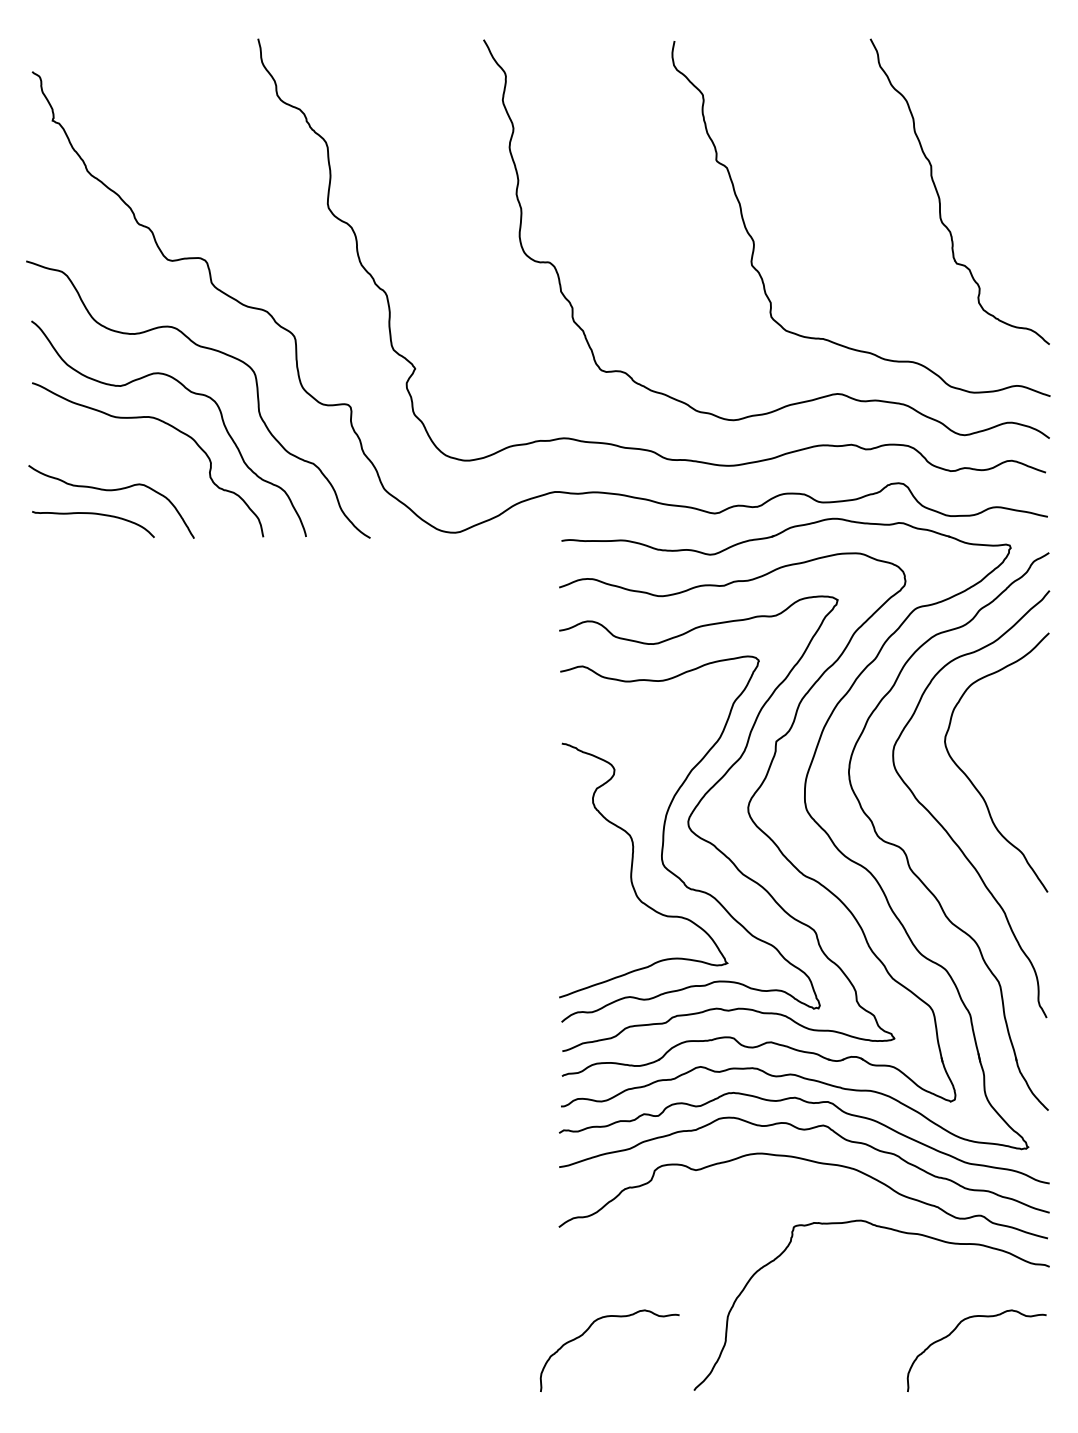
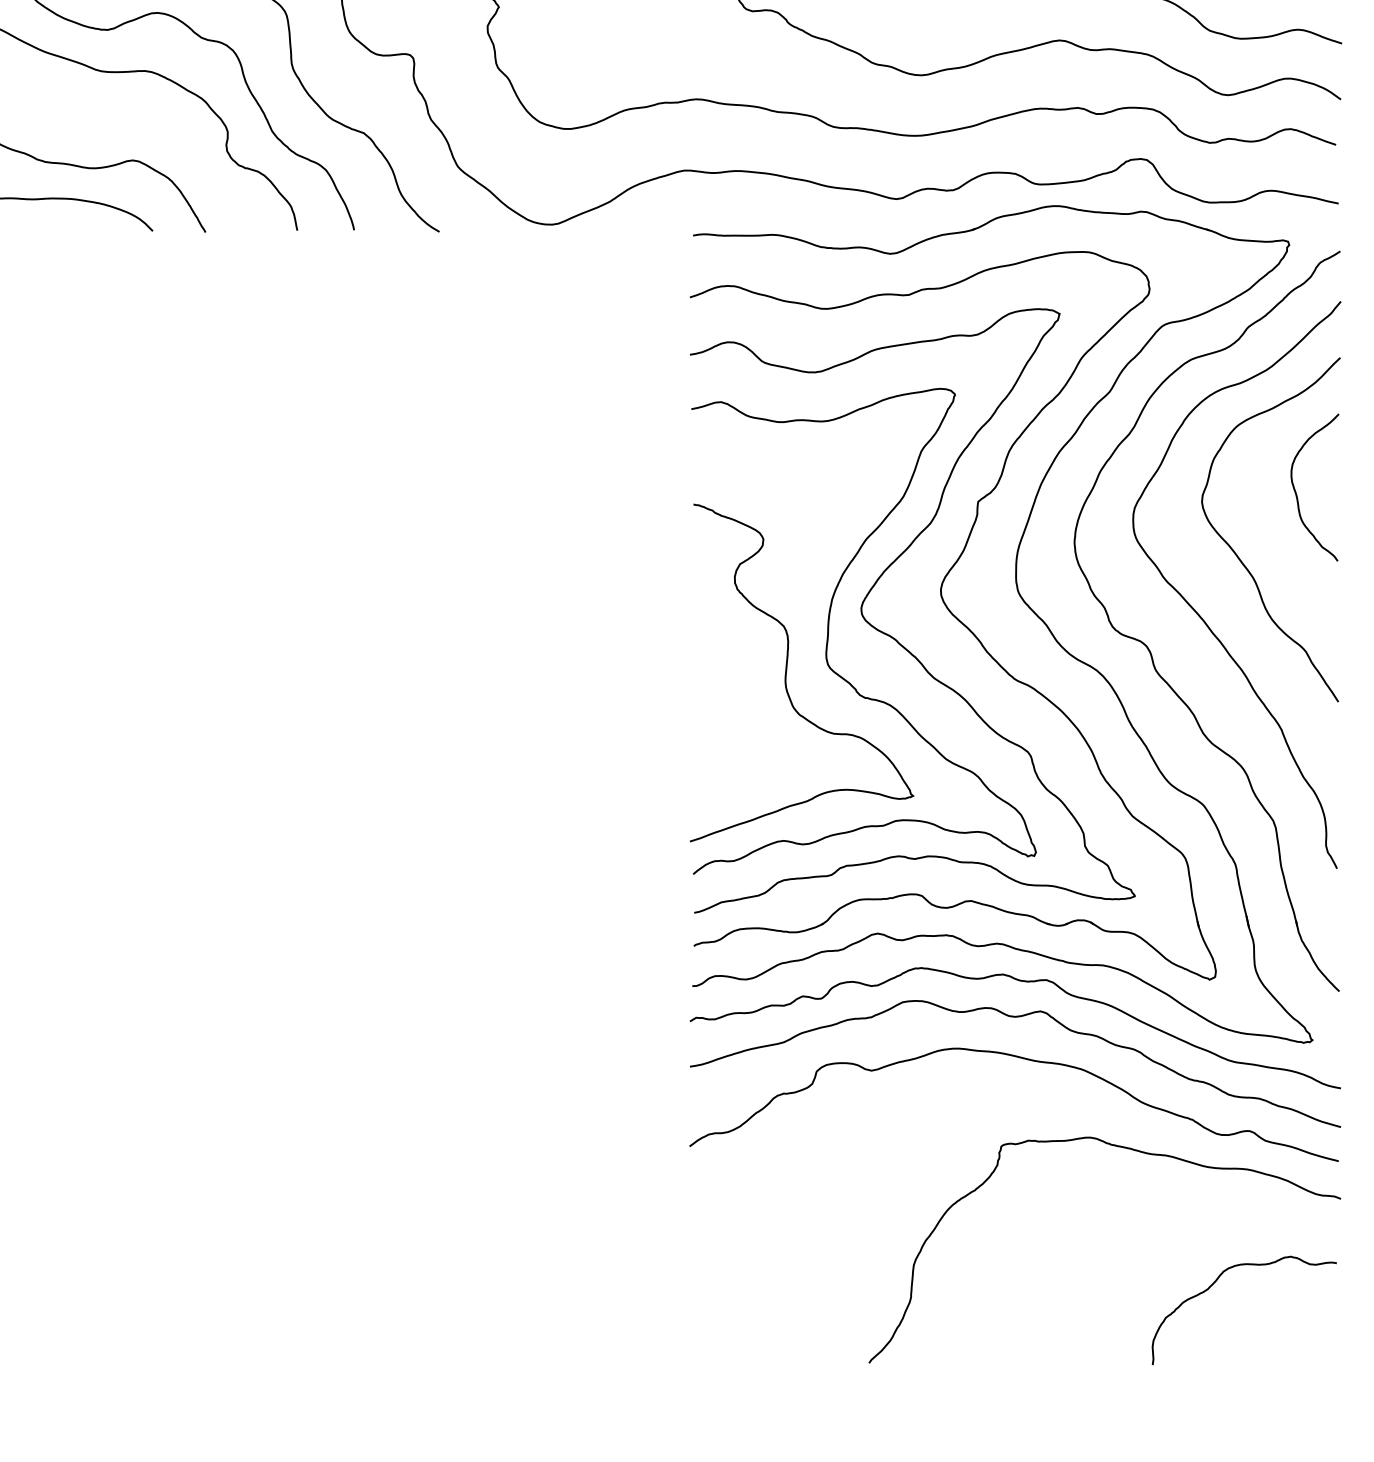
curve: (1016, 733) -> (1296, 491), added
curve: (588, 1330) -> (728, 1283), removed

